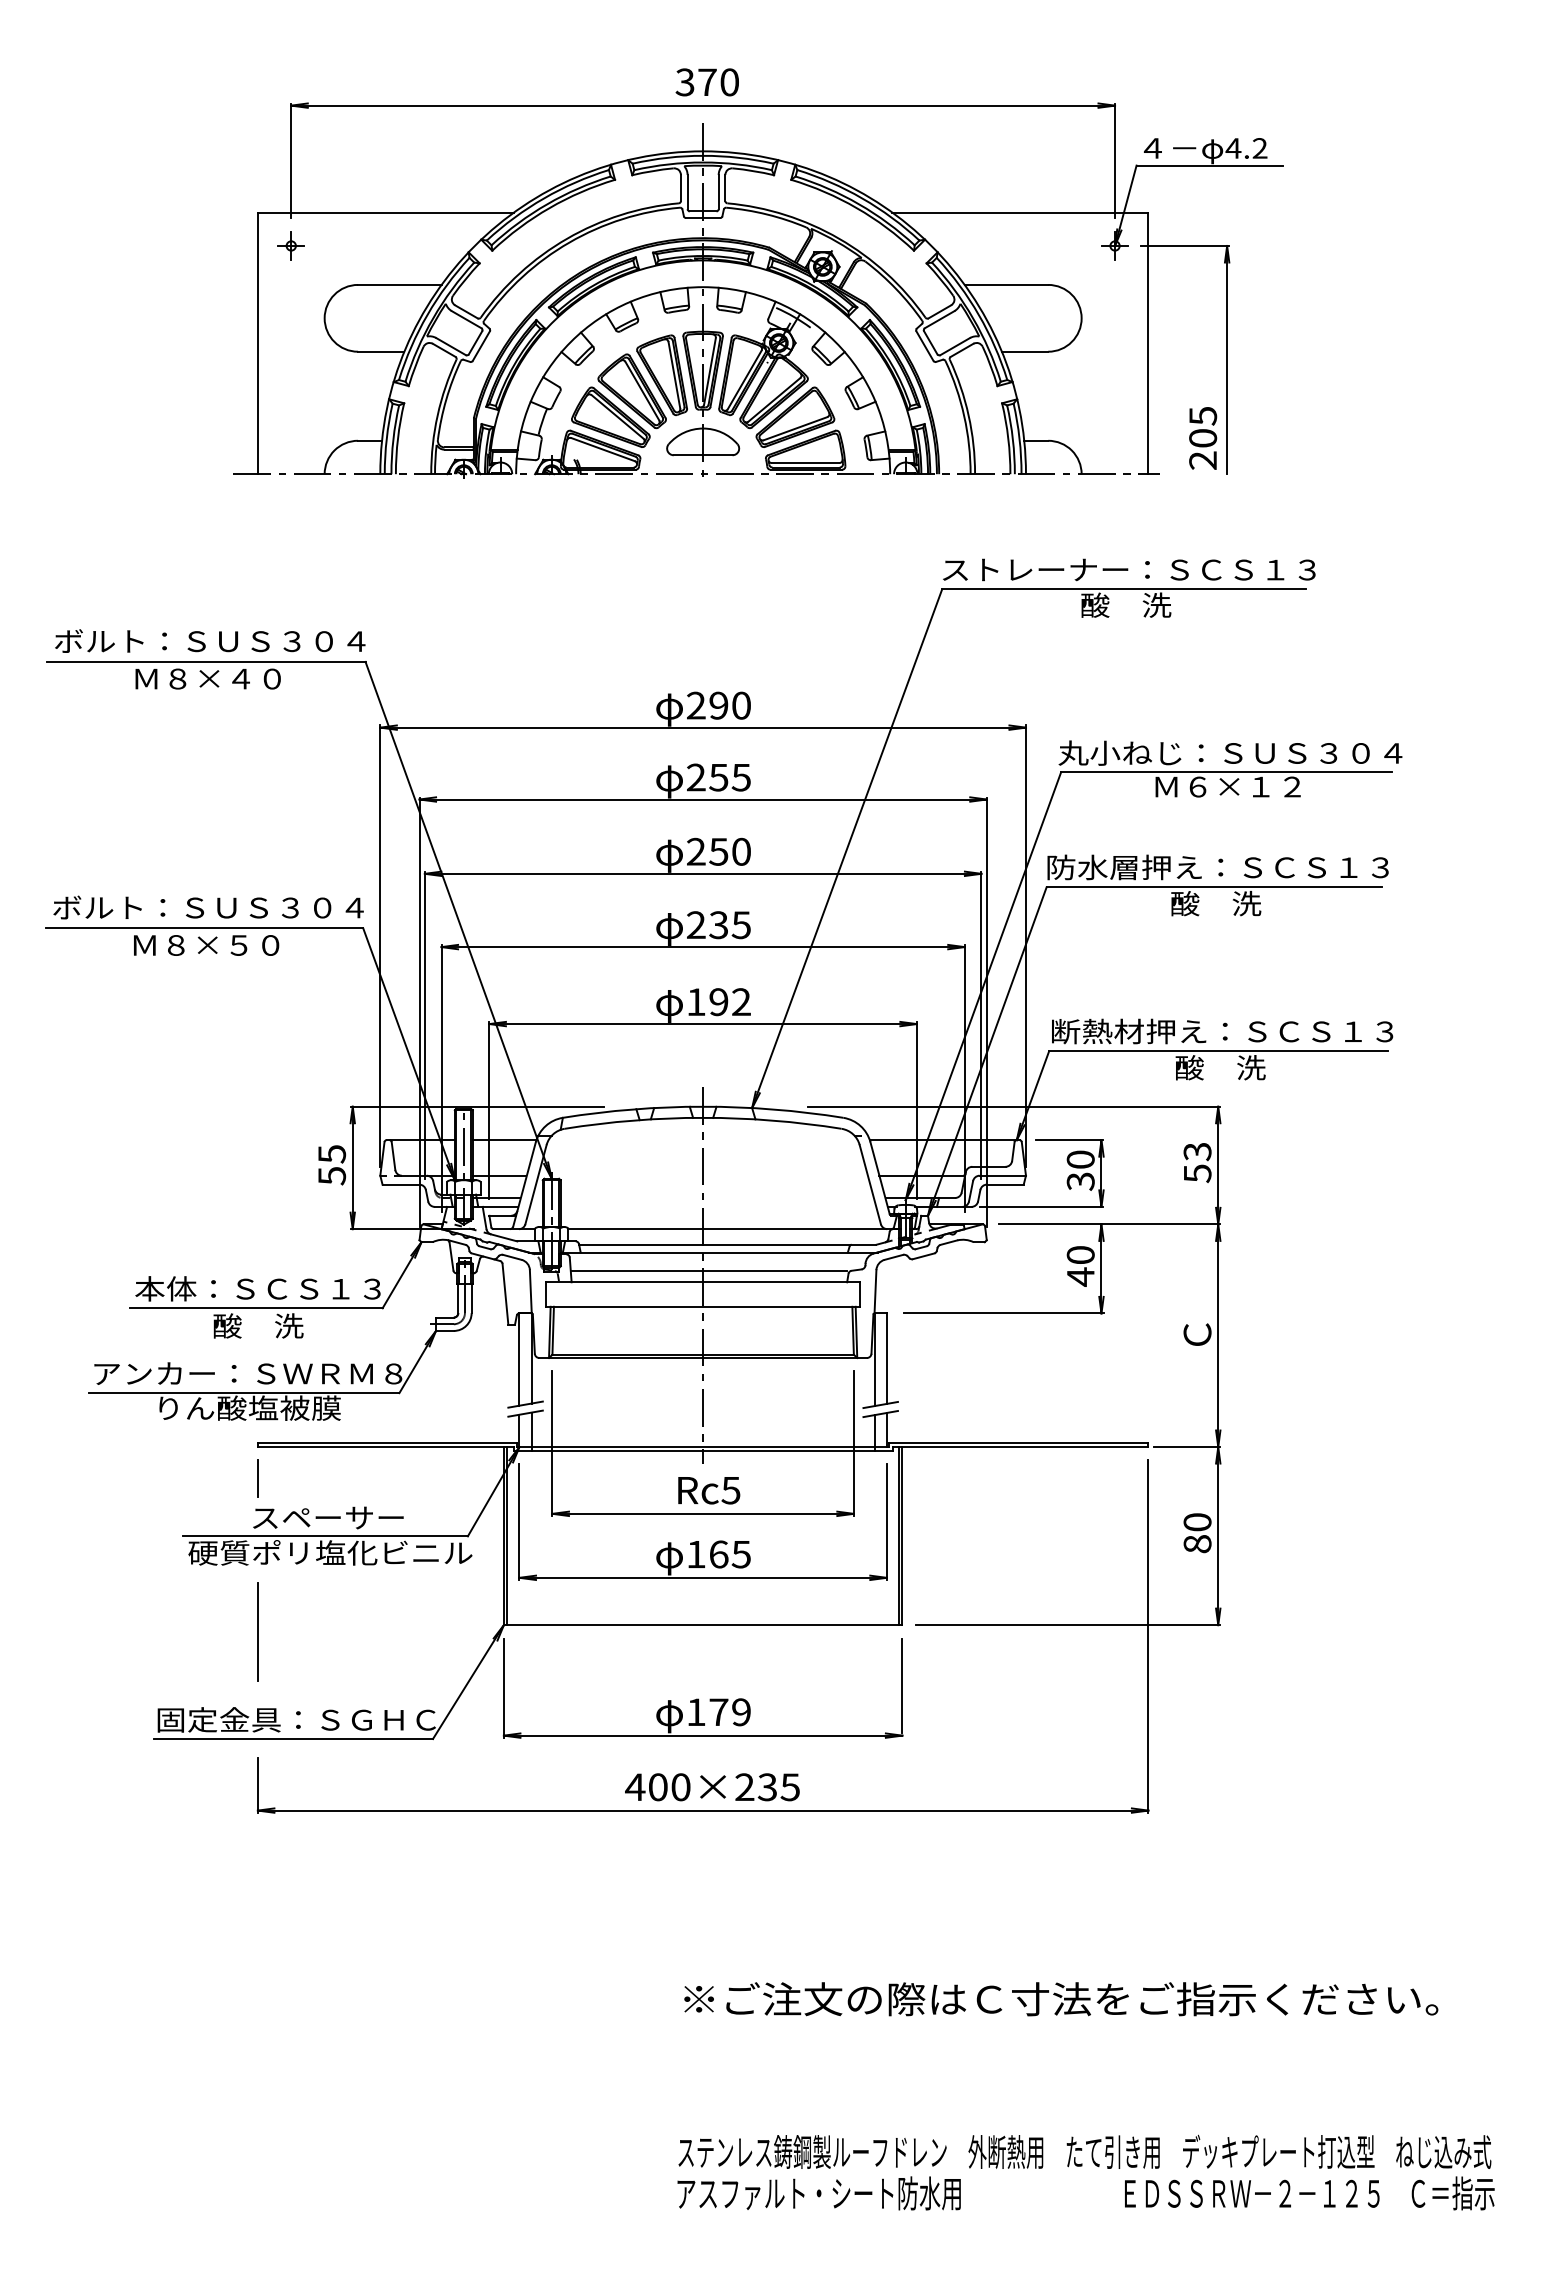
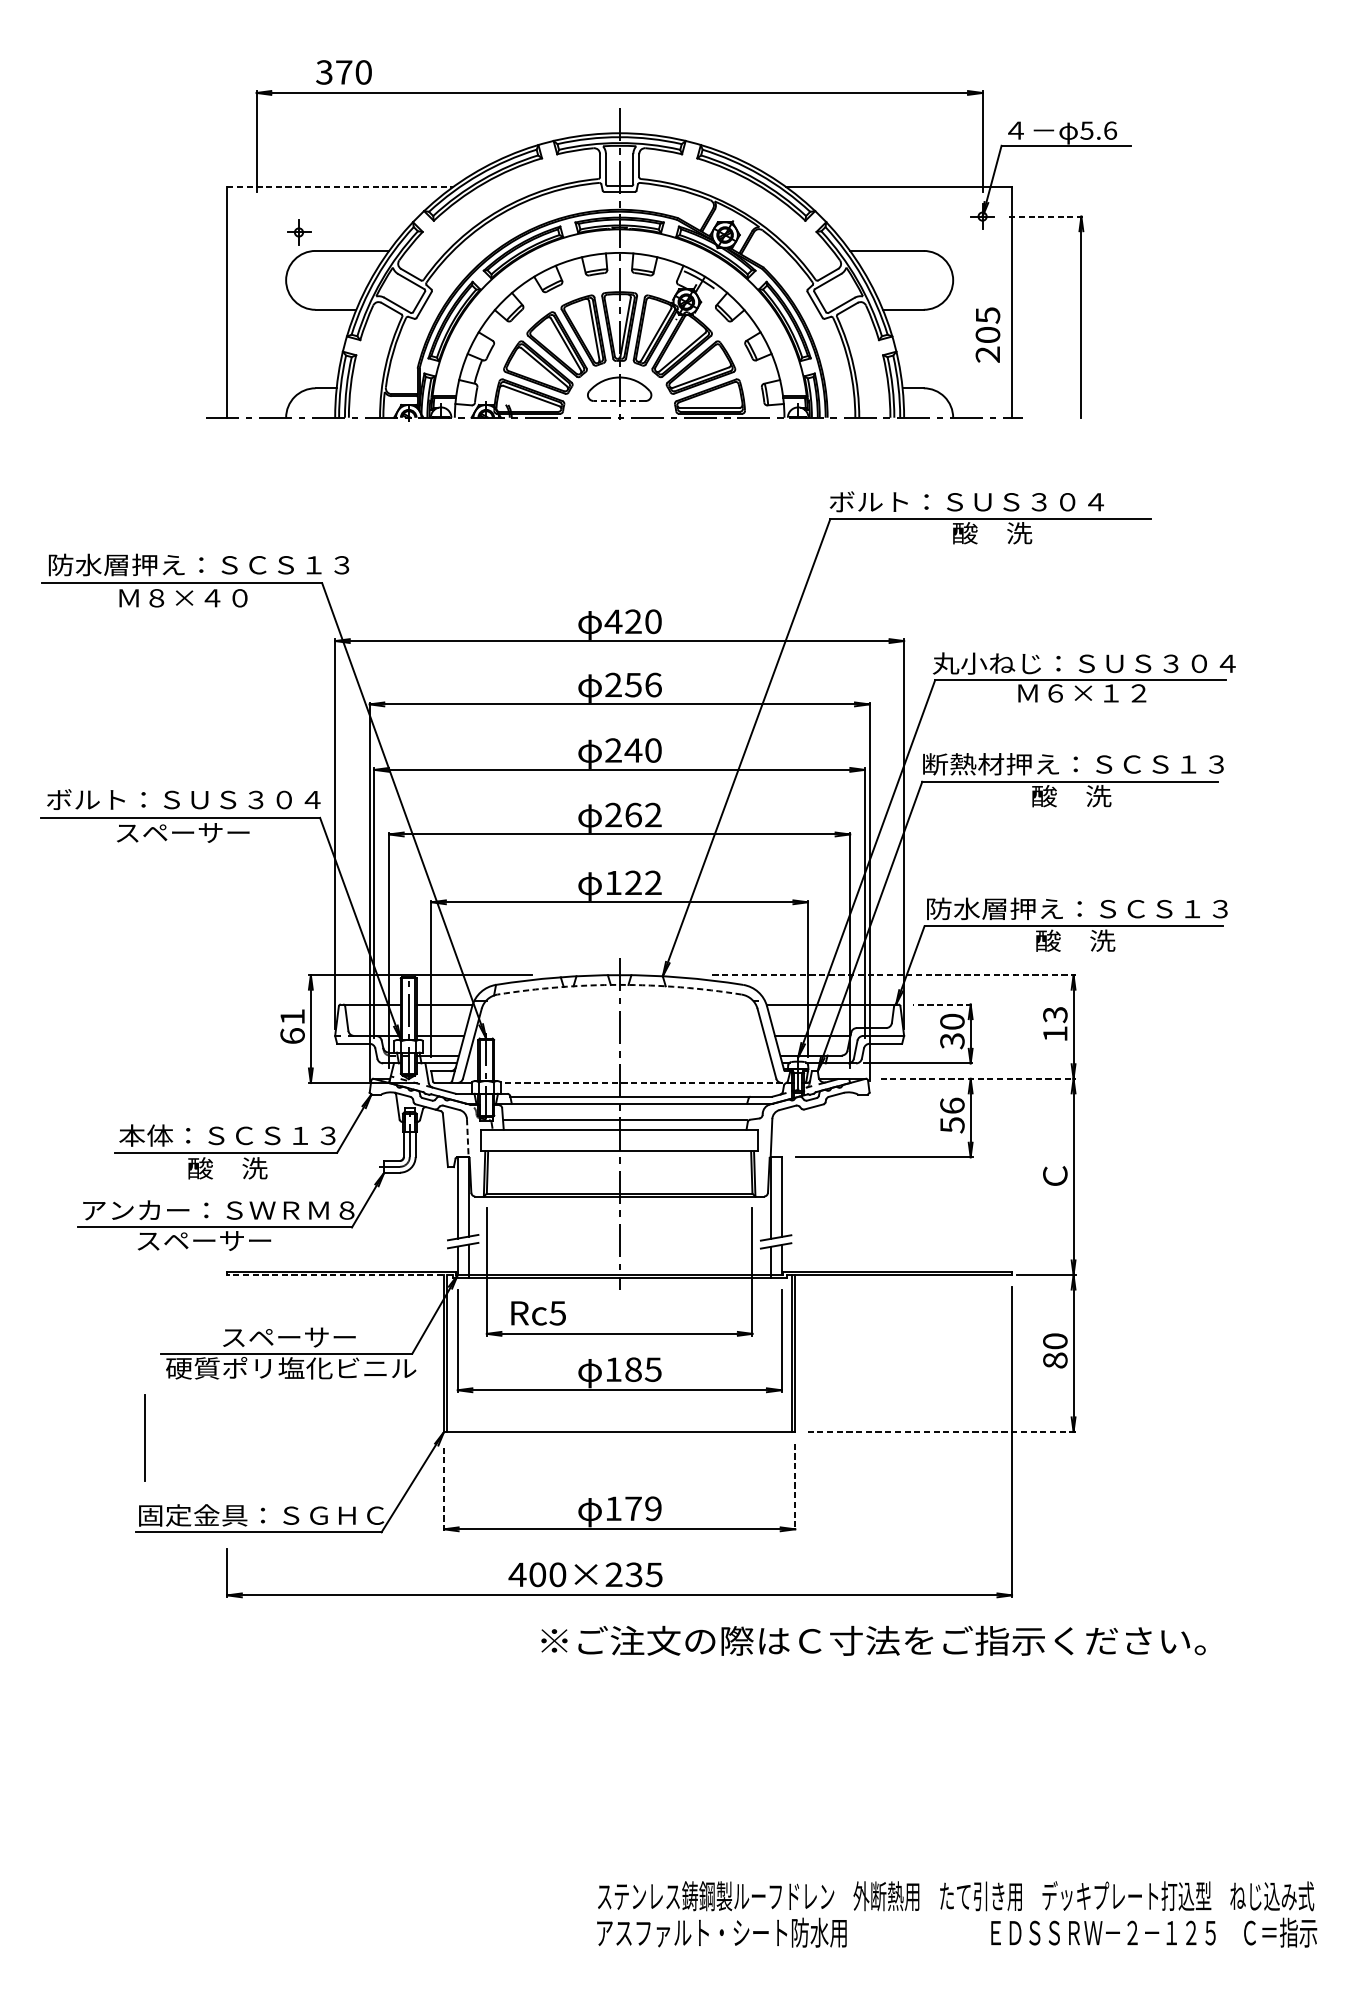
text: (706, 82) -> (343, 72), moved
text: (1246, 148) -> (1098, 130), 4.2 -> 5.6
line: (386, 212) -> (340, 187), solid -> dashed
part: (290, 245) -> (298, 232), moved
line: (1185, 245) -> (1044, 216), solid -> dashed
text: (1203, 438) -> (988, 335), moved
line: (702, 455) -> (619, 401), solid -> dashed
text: (1128, 569) -> (994, 501), ストレーナー：ＳＣＳ１３ -> ボルト：ＳＵＳ３０４
text: (225, 640) -> (198, 564), ボルト：ＳＵＳ３０４ -> 防水層押え：ＳＣＳ１３
text: (707, 705) -> (623, 621), 290 -> 420
text: (741, 777) -> (653, 685), 255 -> 256
text: (718, 851) -> (633, 750), 250 -> 240
text: (1093, 867) -> (963, 764), 防水層押え：ＳＣＳ１３ -> 断熱材押え：ＳＣＳ１３
text: (729, 925) -> (642, 815), 235 -> 262
text: (207, 945) -> (182, 833), Ｍ８×５０ -> スペーサー
text: (718, 1002) -> (633, 883), 192 -> 122
text: (1097, 1031) -> (967, 908), 断熱材押え：ＳＣＳ１３ -> 防水層押え：ＳＣＳ１３
line: (1014, 1106) -> (894, 974), solid -> dashed
arc: (703, 1117) -> (619, 984), solid -> dashed
line: (1069, 1140) -> (942, 1004), solid -> dashed
text: (332, 1165) -> (293, 1026), 55 -> 61
text: (1197, 1173) -> (1055, 1033), 53 -> 13
line: (1109, 1224) -> (977, 1078), solid -> dashed
line: (733, 1229) -> (646, 1083), solid -> dashed
text: (1080, 1265) -> (952, 1115), 40 -> 56
line: (530, 1291) -> (467, 1137), solid -> dashed
text: (248, 1407) -> (219, 1240), りん酸塩被膜 -> スペーサー
line: (385, 1447) -> (339, 1275), solid -> dashed
line: (257, 1478) -> (226, 1302), removed
text: (709, 1490) -> (538, 1313), moved
text: (718, 1554) -> (633, 1369), 165 -> 185
line: (1067, 1625) -> (940, 1432), solid -> dashed
line: (257, 1631) -> (144, 1437), moved
line: (902, 1685) -> (795, 1485), solid -> dashed
line: (503, 1688) -> (443, 1487), solid -> dashed
text: (712, 1787) -> (585, 1575), moved
text: (1061, 1999) -> (873, 1641), moved

